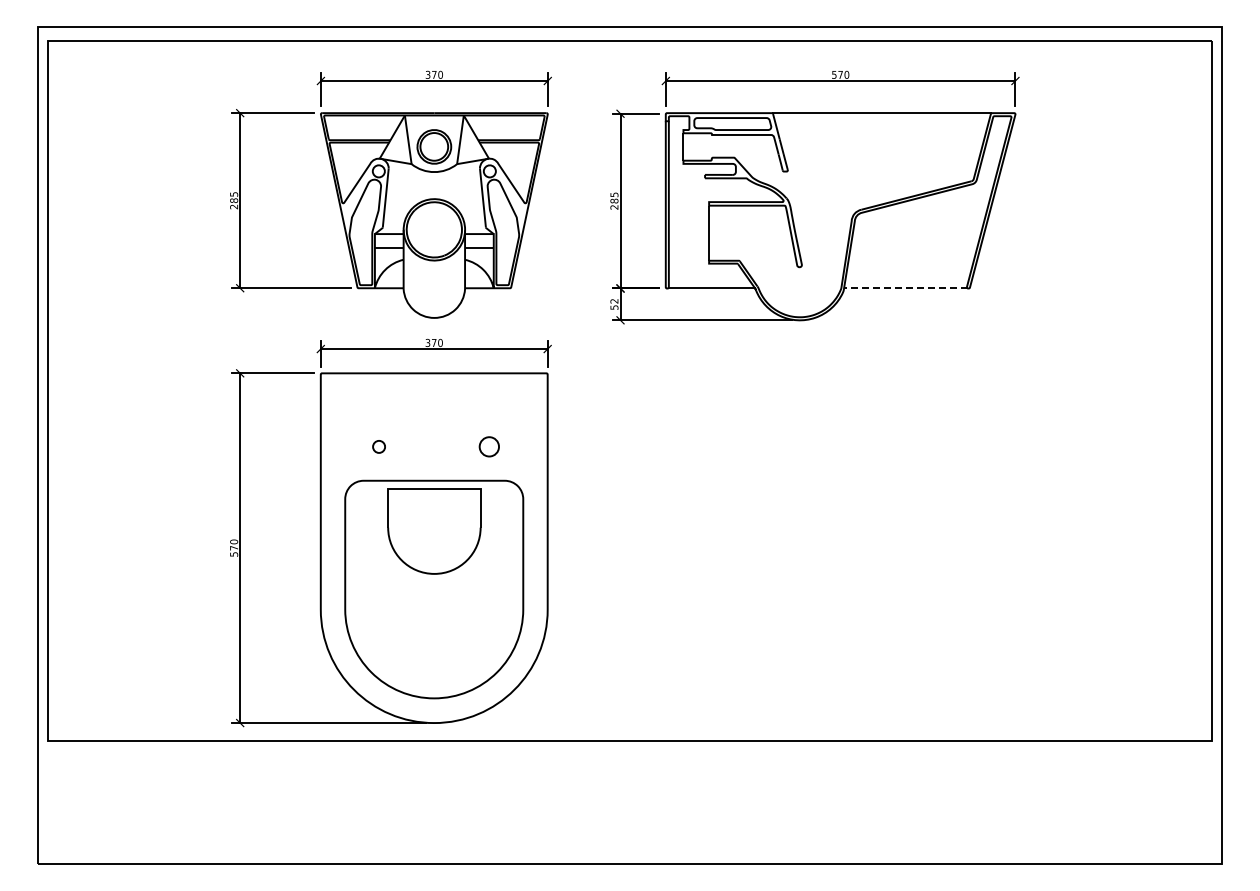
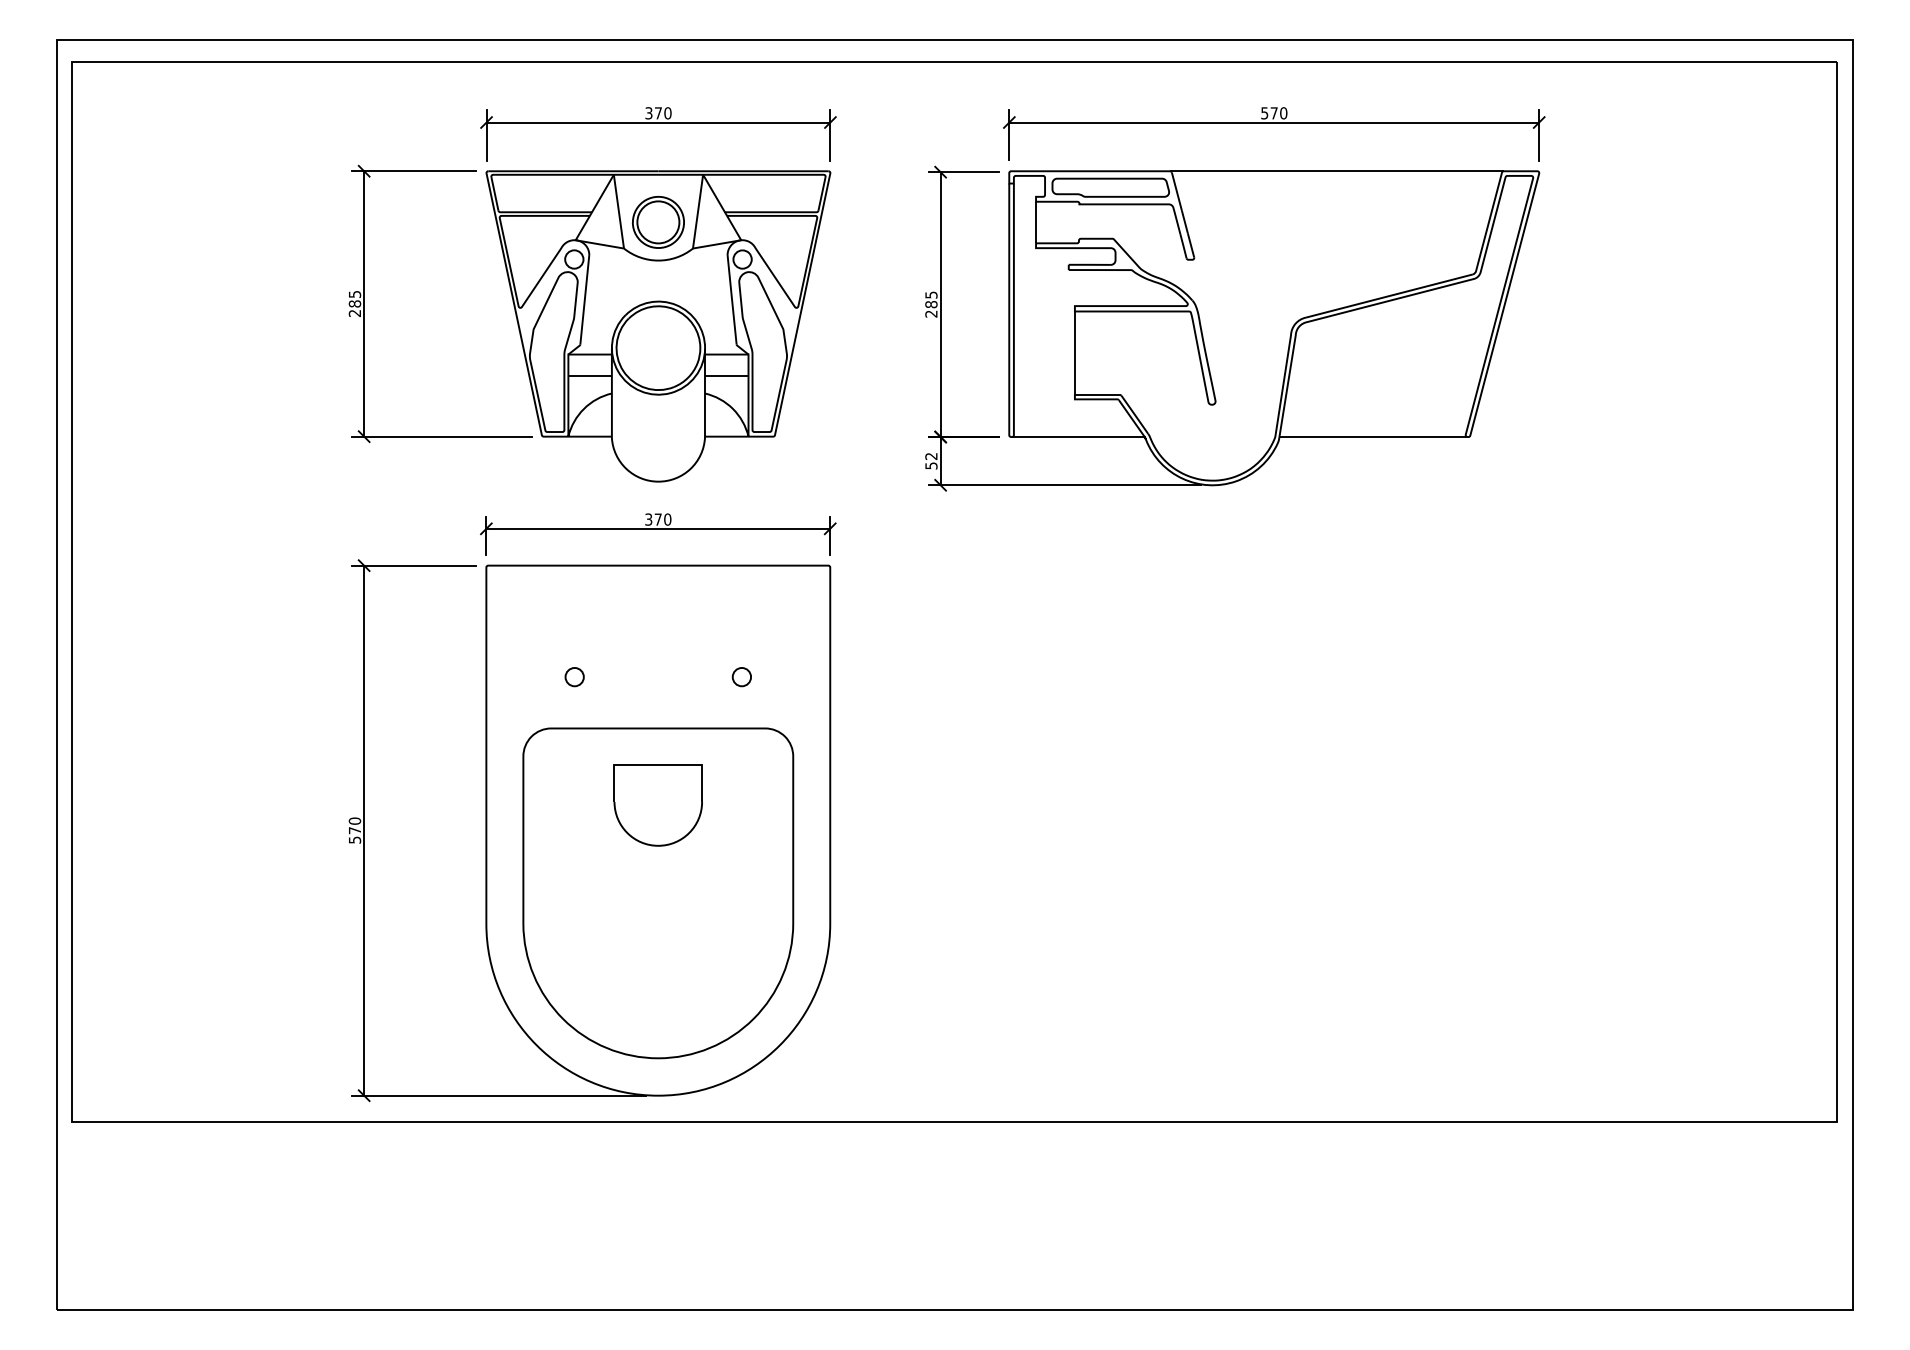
line: (905, 288) -> (1372, 437), dashed -> solid
circle: (489, 446) -> (742, 676), size x0.62
part: (433, 531) -> (657, 805), size x0.62

